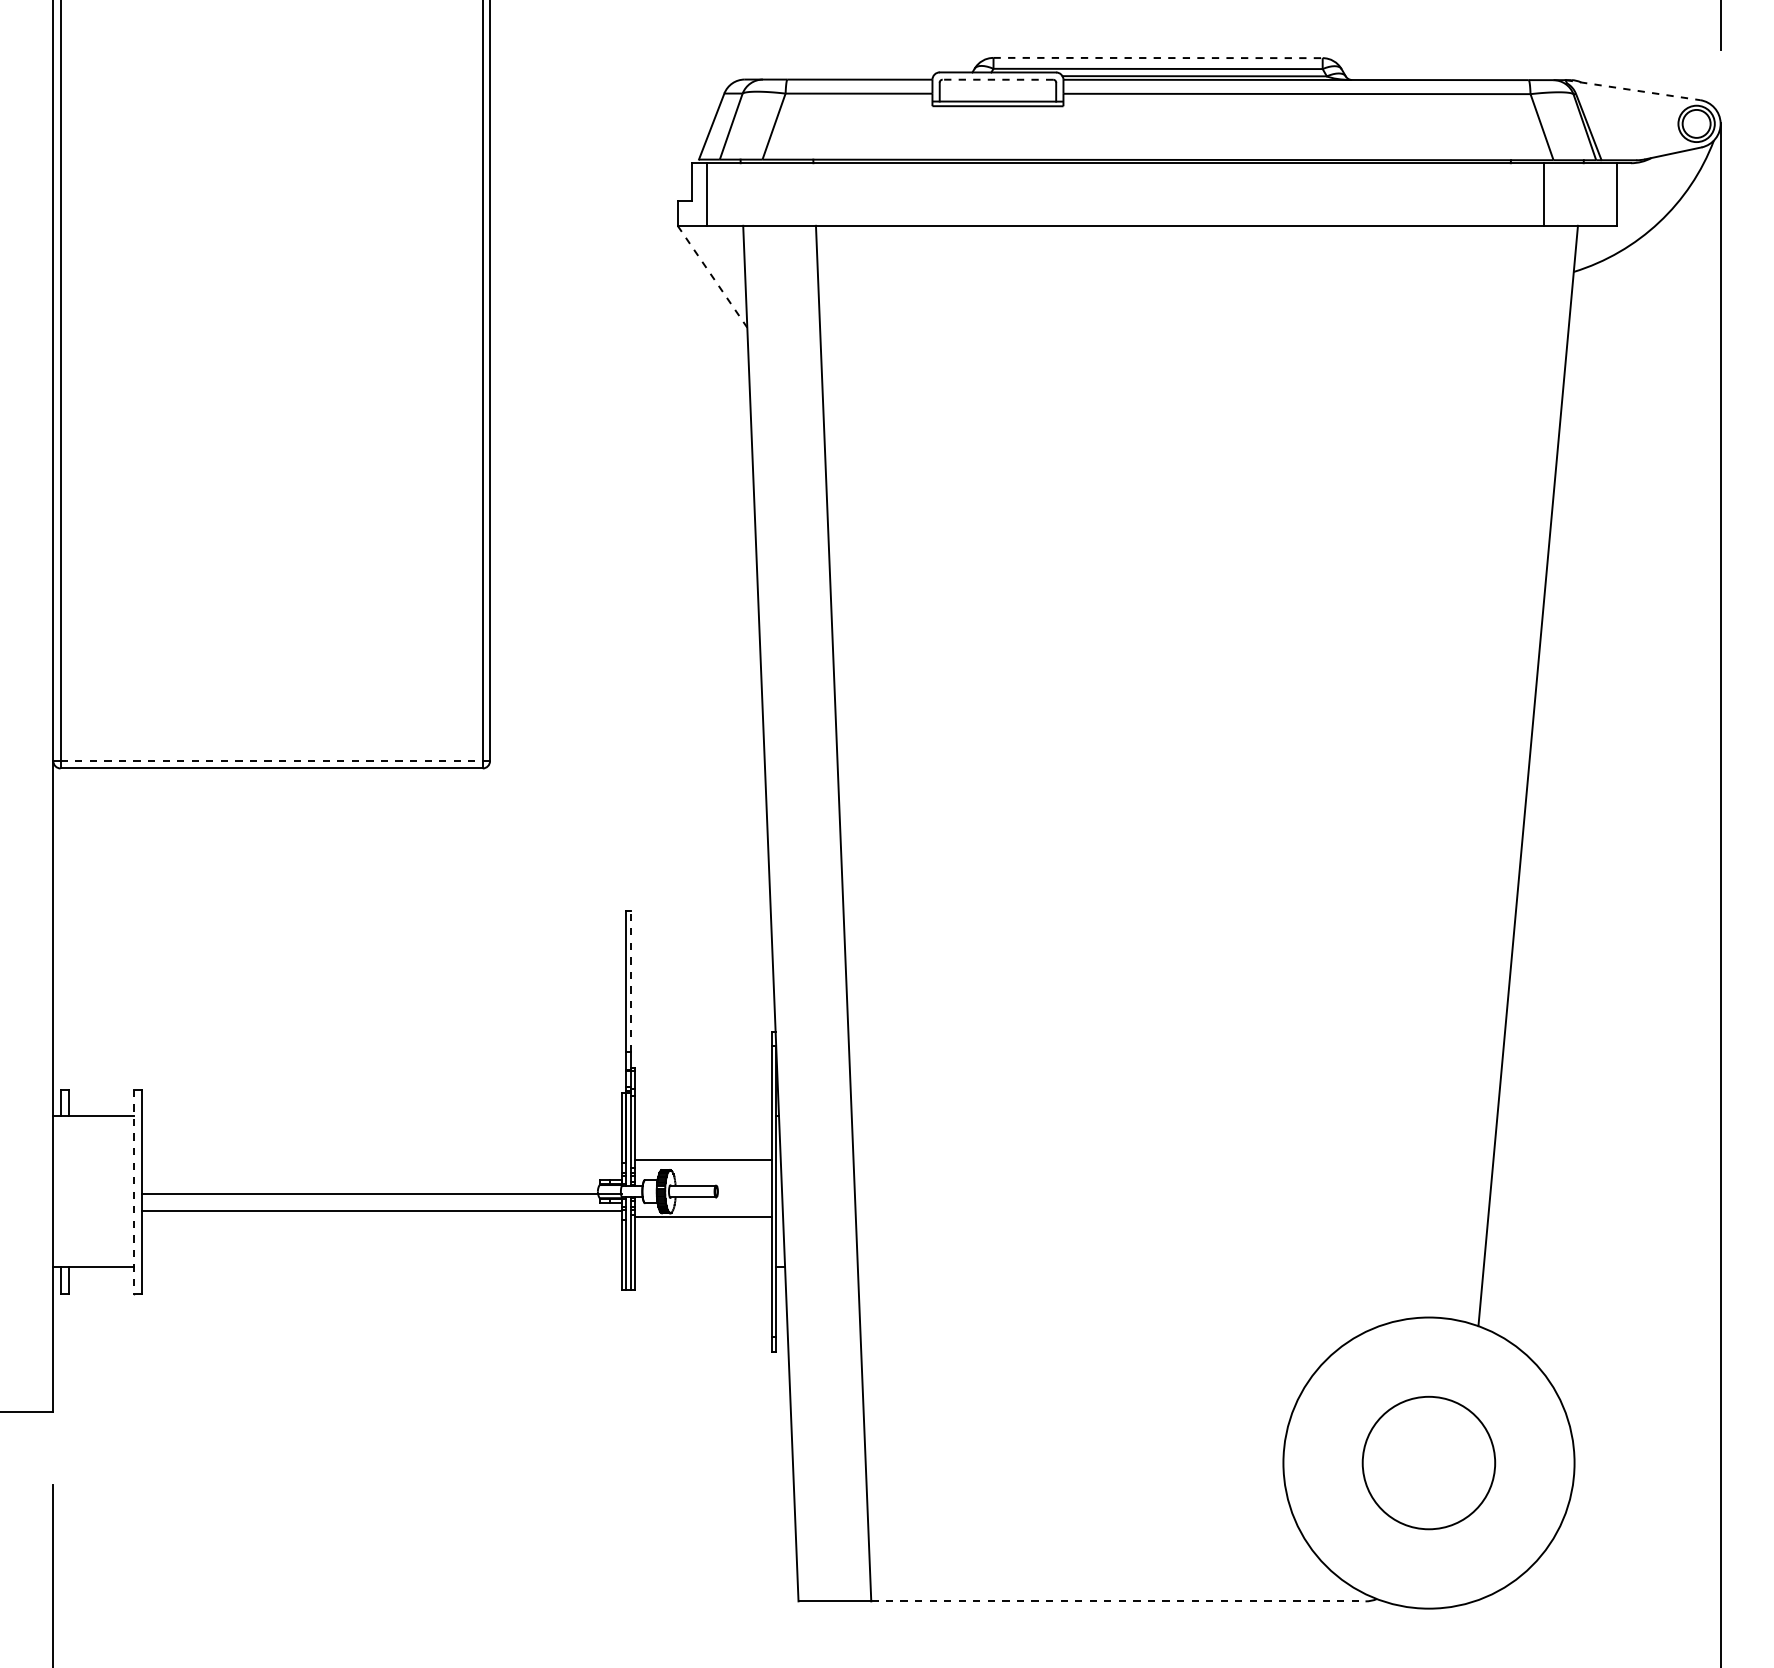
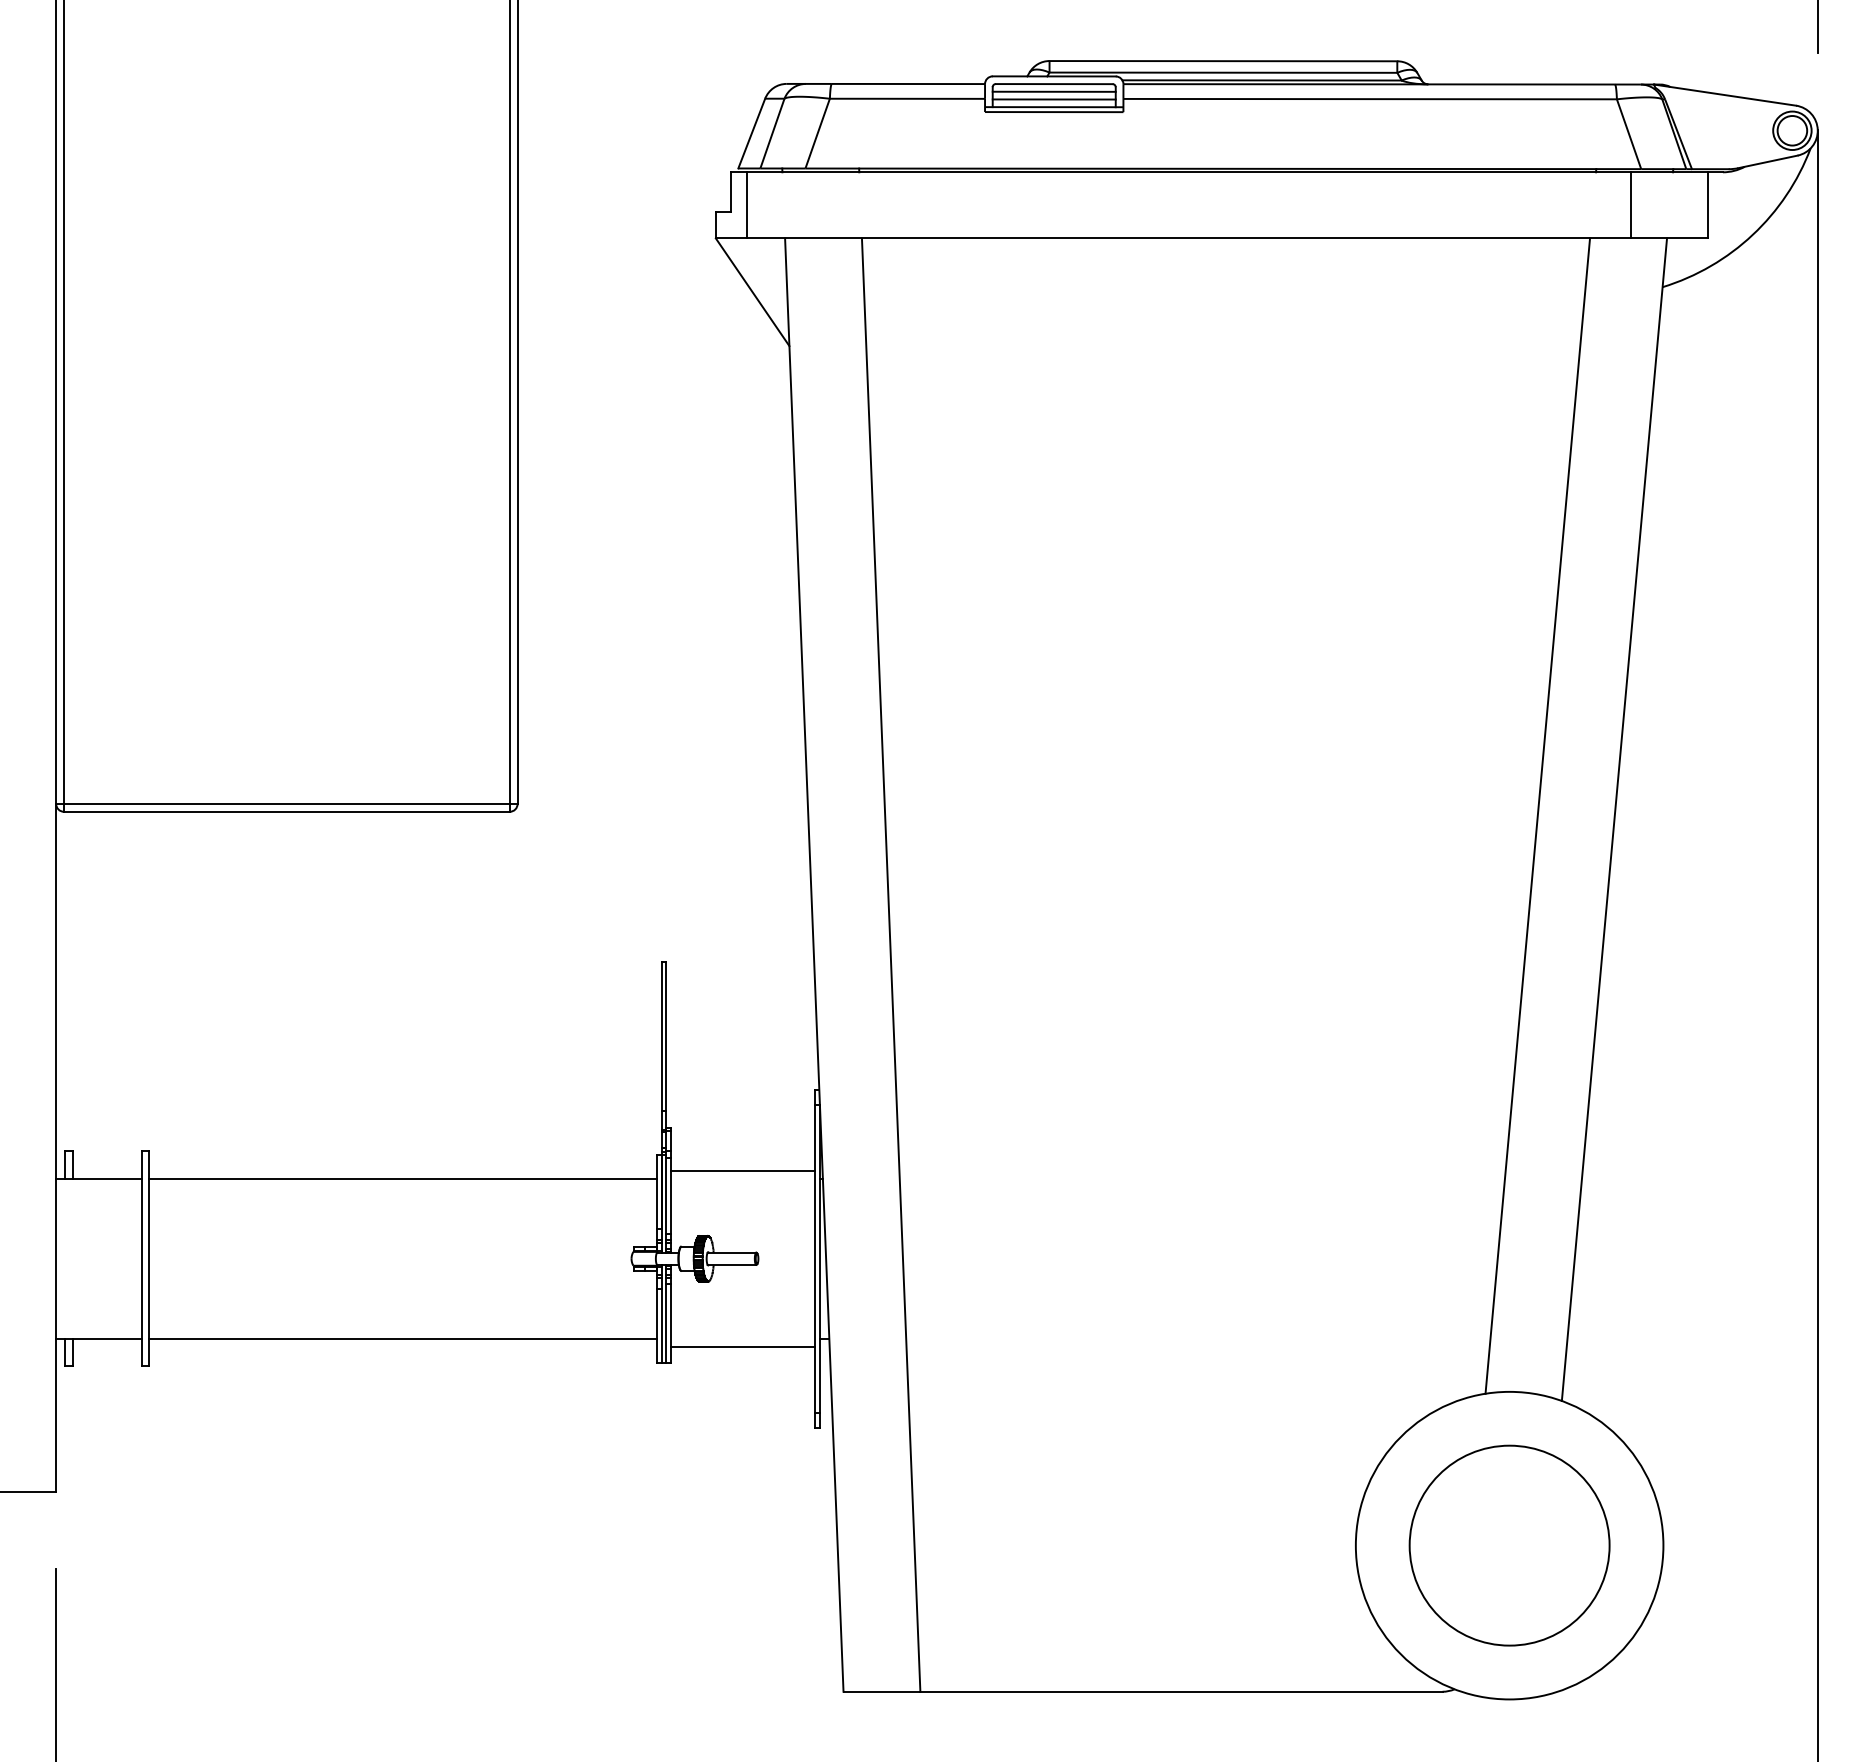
line: (1158, 58) -> (1223, 61), dashed -> solid
line: (997, 80) -> (1053, 84), dashed -> solid
line: (997, 86) -> (1053, 91), added
line: (1633, 90) -> (1725, 95), dashed -> solid
line: (997, 94) -> (1053, 99), added
line: (712, 276) -> (752, 292), dashed -> solid
line: (271, 761) -> (286, 804), dashed -> solid
line: (1455, 772) -> (1537, 815), added
line: (630, 981) -> (666, 1036), dashed -> solid
line: (702, 1159) -> (742, 1170), moved
line: (134, 1191) -> (141, 1258), dashed -> solid
line: (381, 1194) -> (402, 1178), moved
line: (381, 1211) -> (402, 1338), moved
line: (702, 1216) -> (742, 1346), moved
circle: (1428, 1462) -> (1509, 1545), size x1.43
line: (1118, 1601) -> (1181, 1691), dashed -> solid

